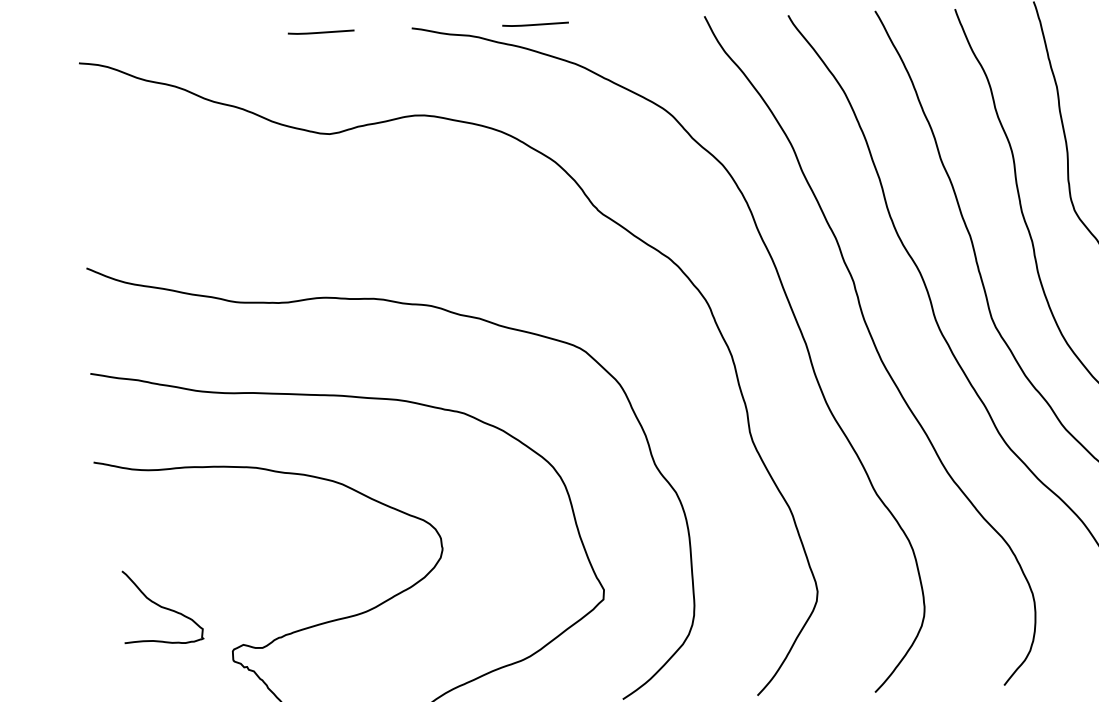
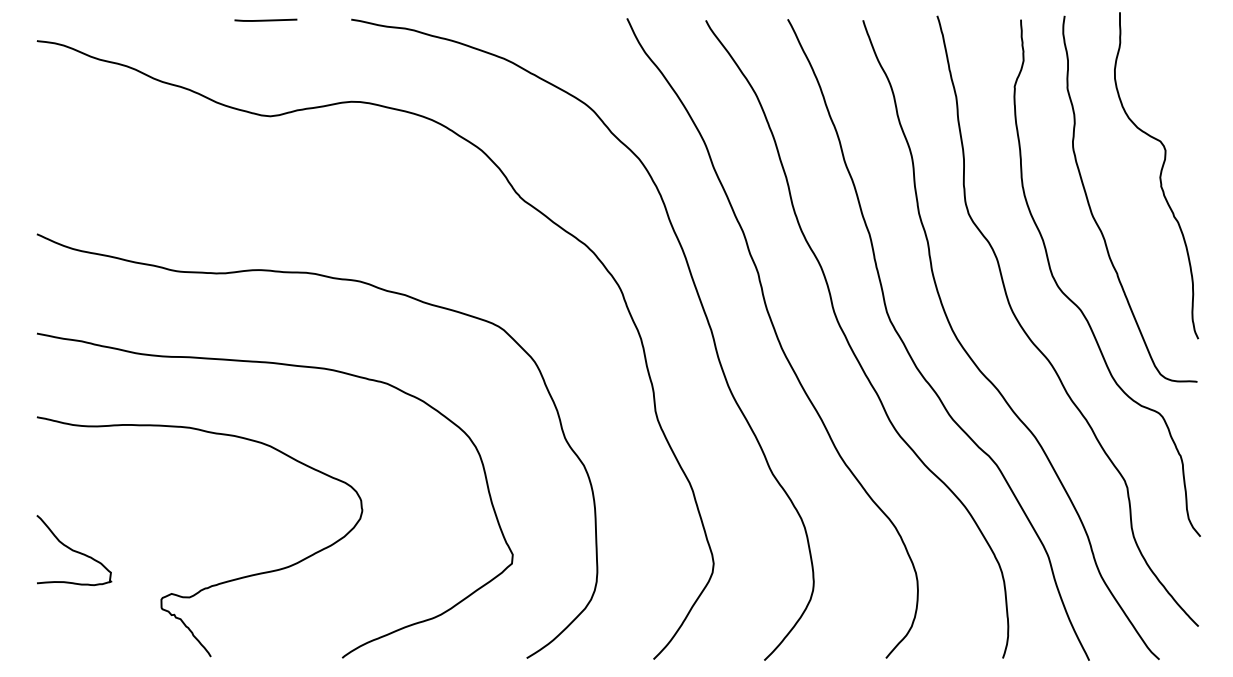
line: (535, 23) -> (467, 19), removed
curve: (163, 606) -> (74, 550), moved

